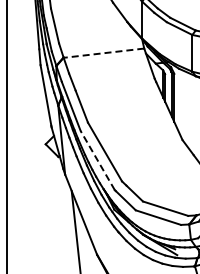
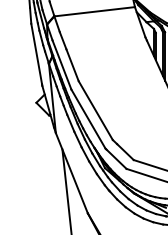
line: (103, 53) -> (94, 12), dashed -> solid
line: (97, 160) -> (88, 119), dashed -> solid

